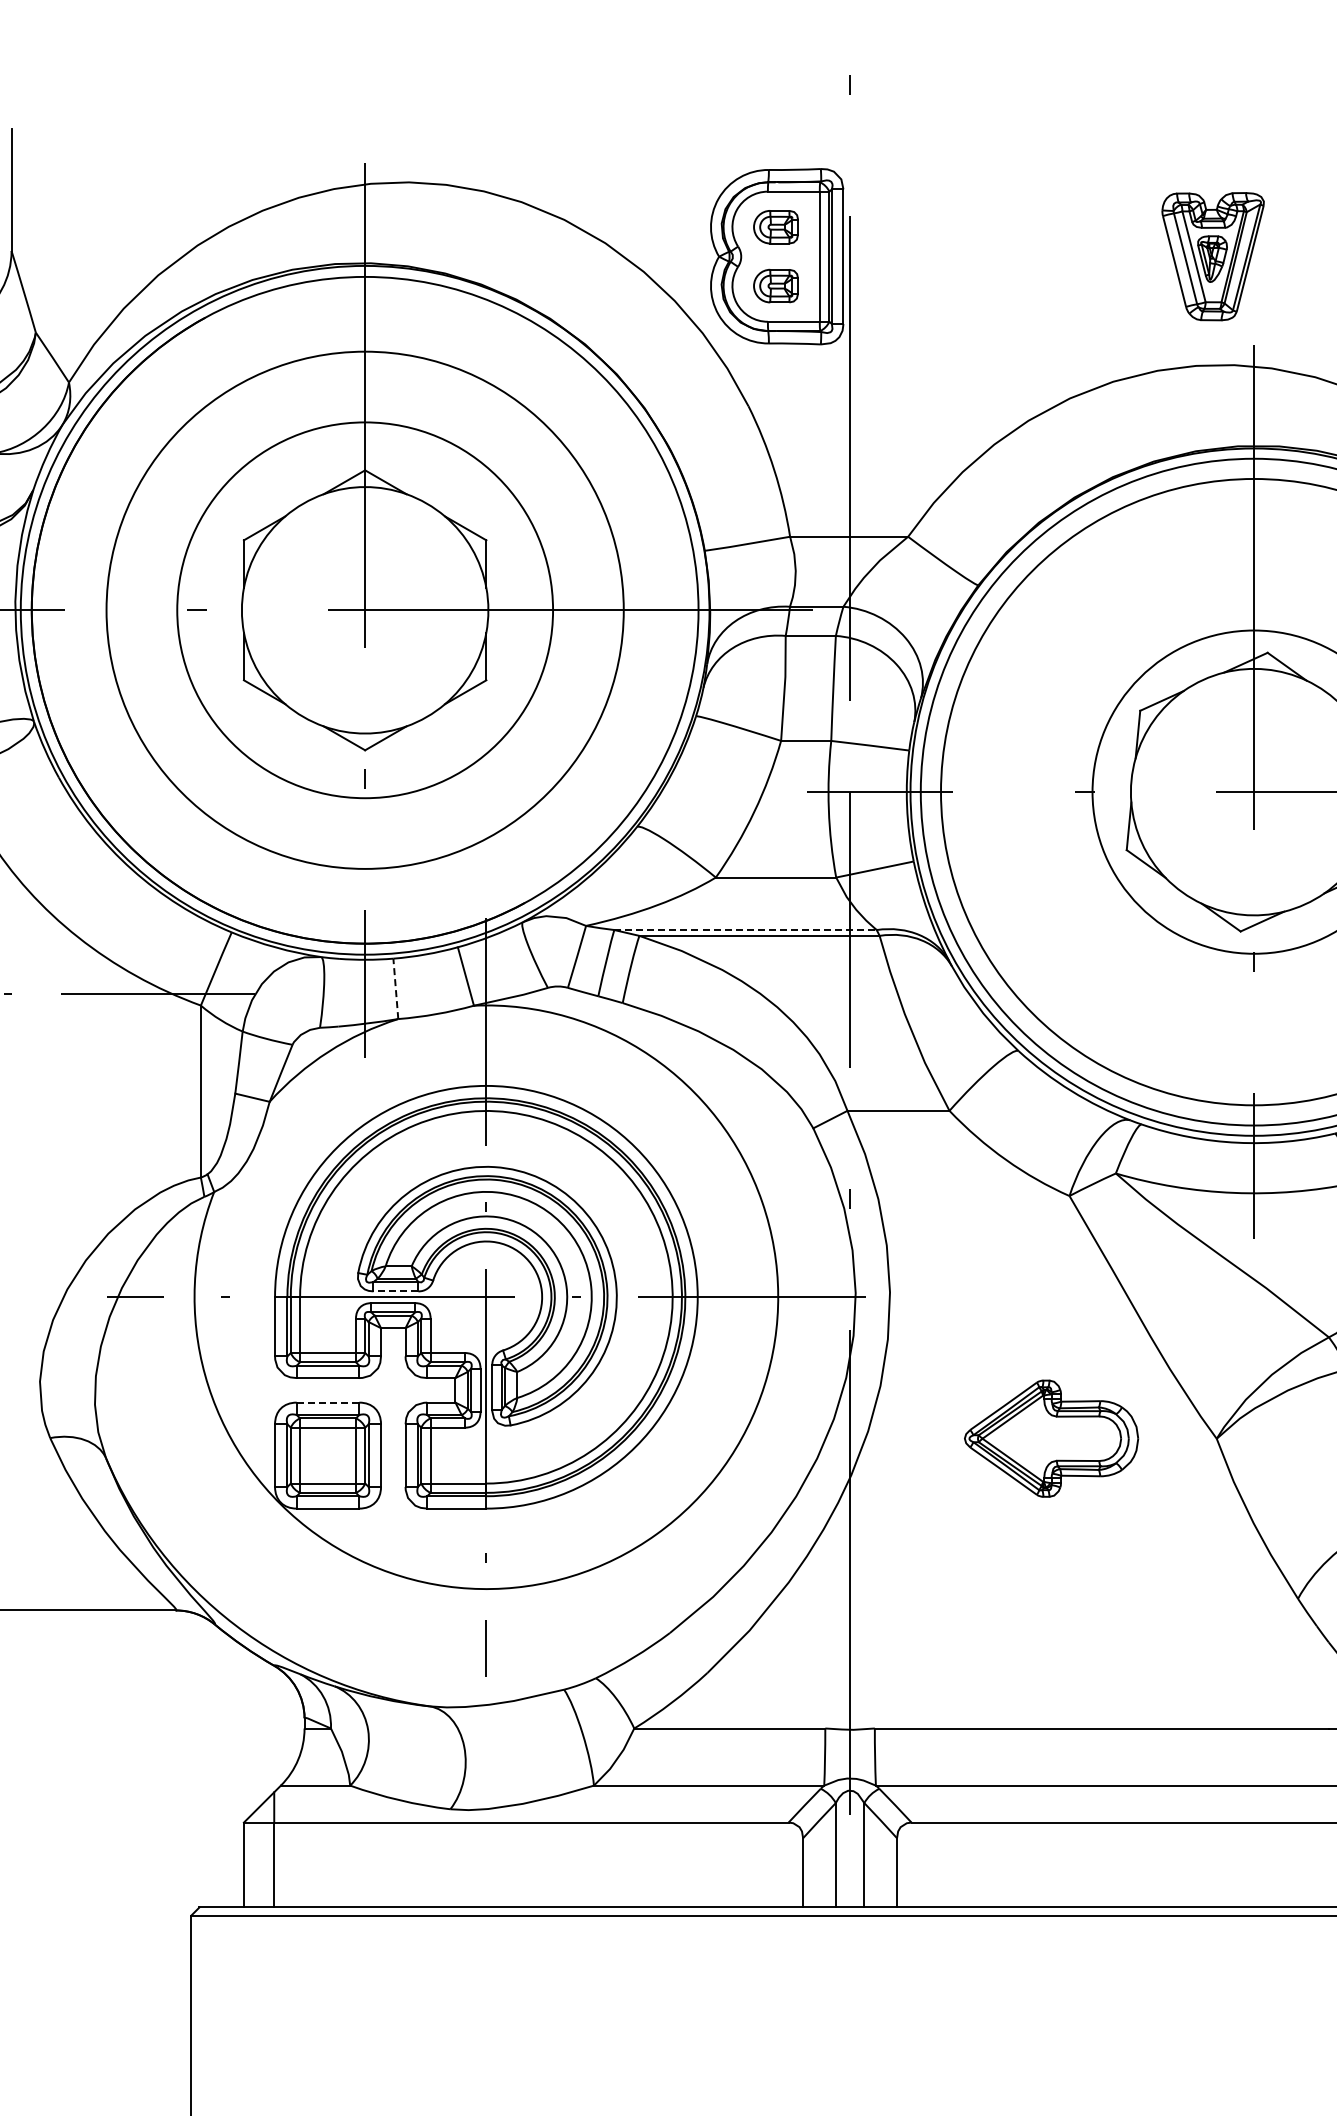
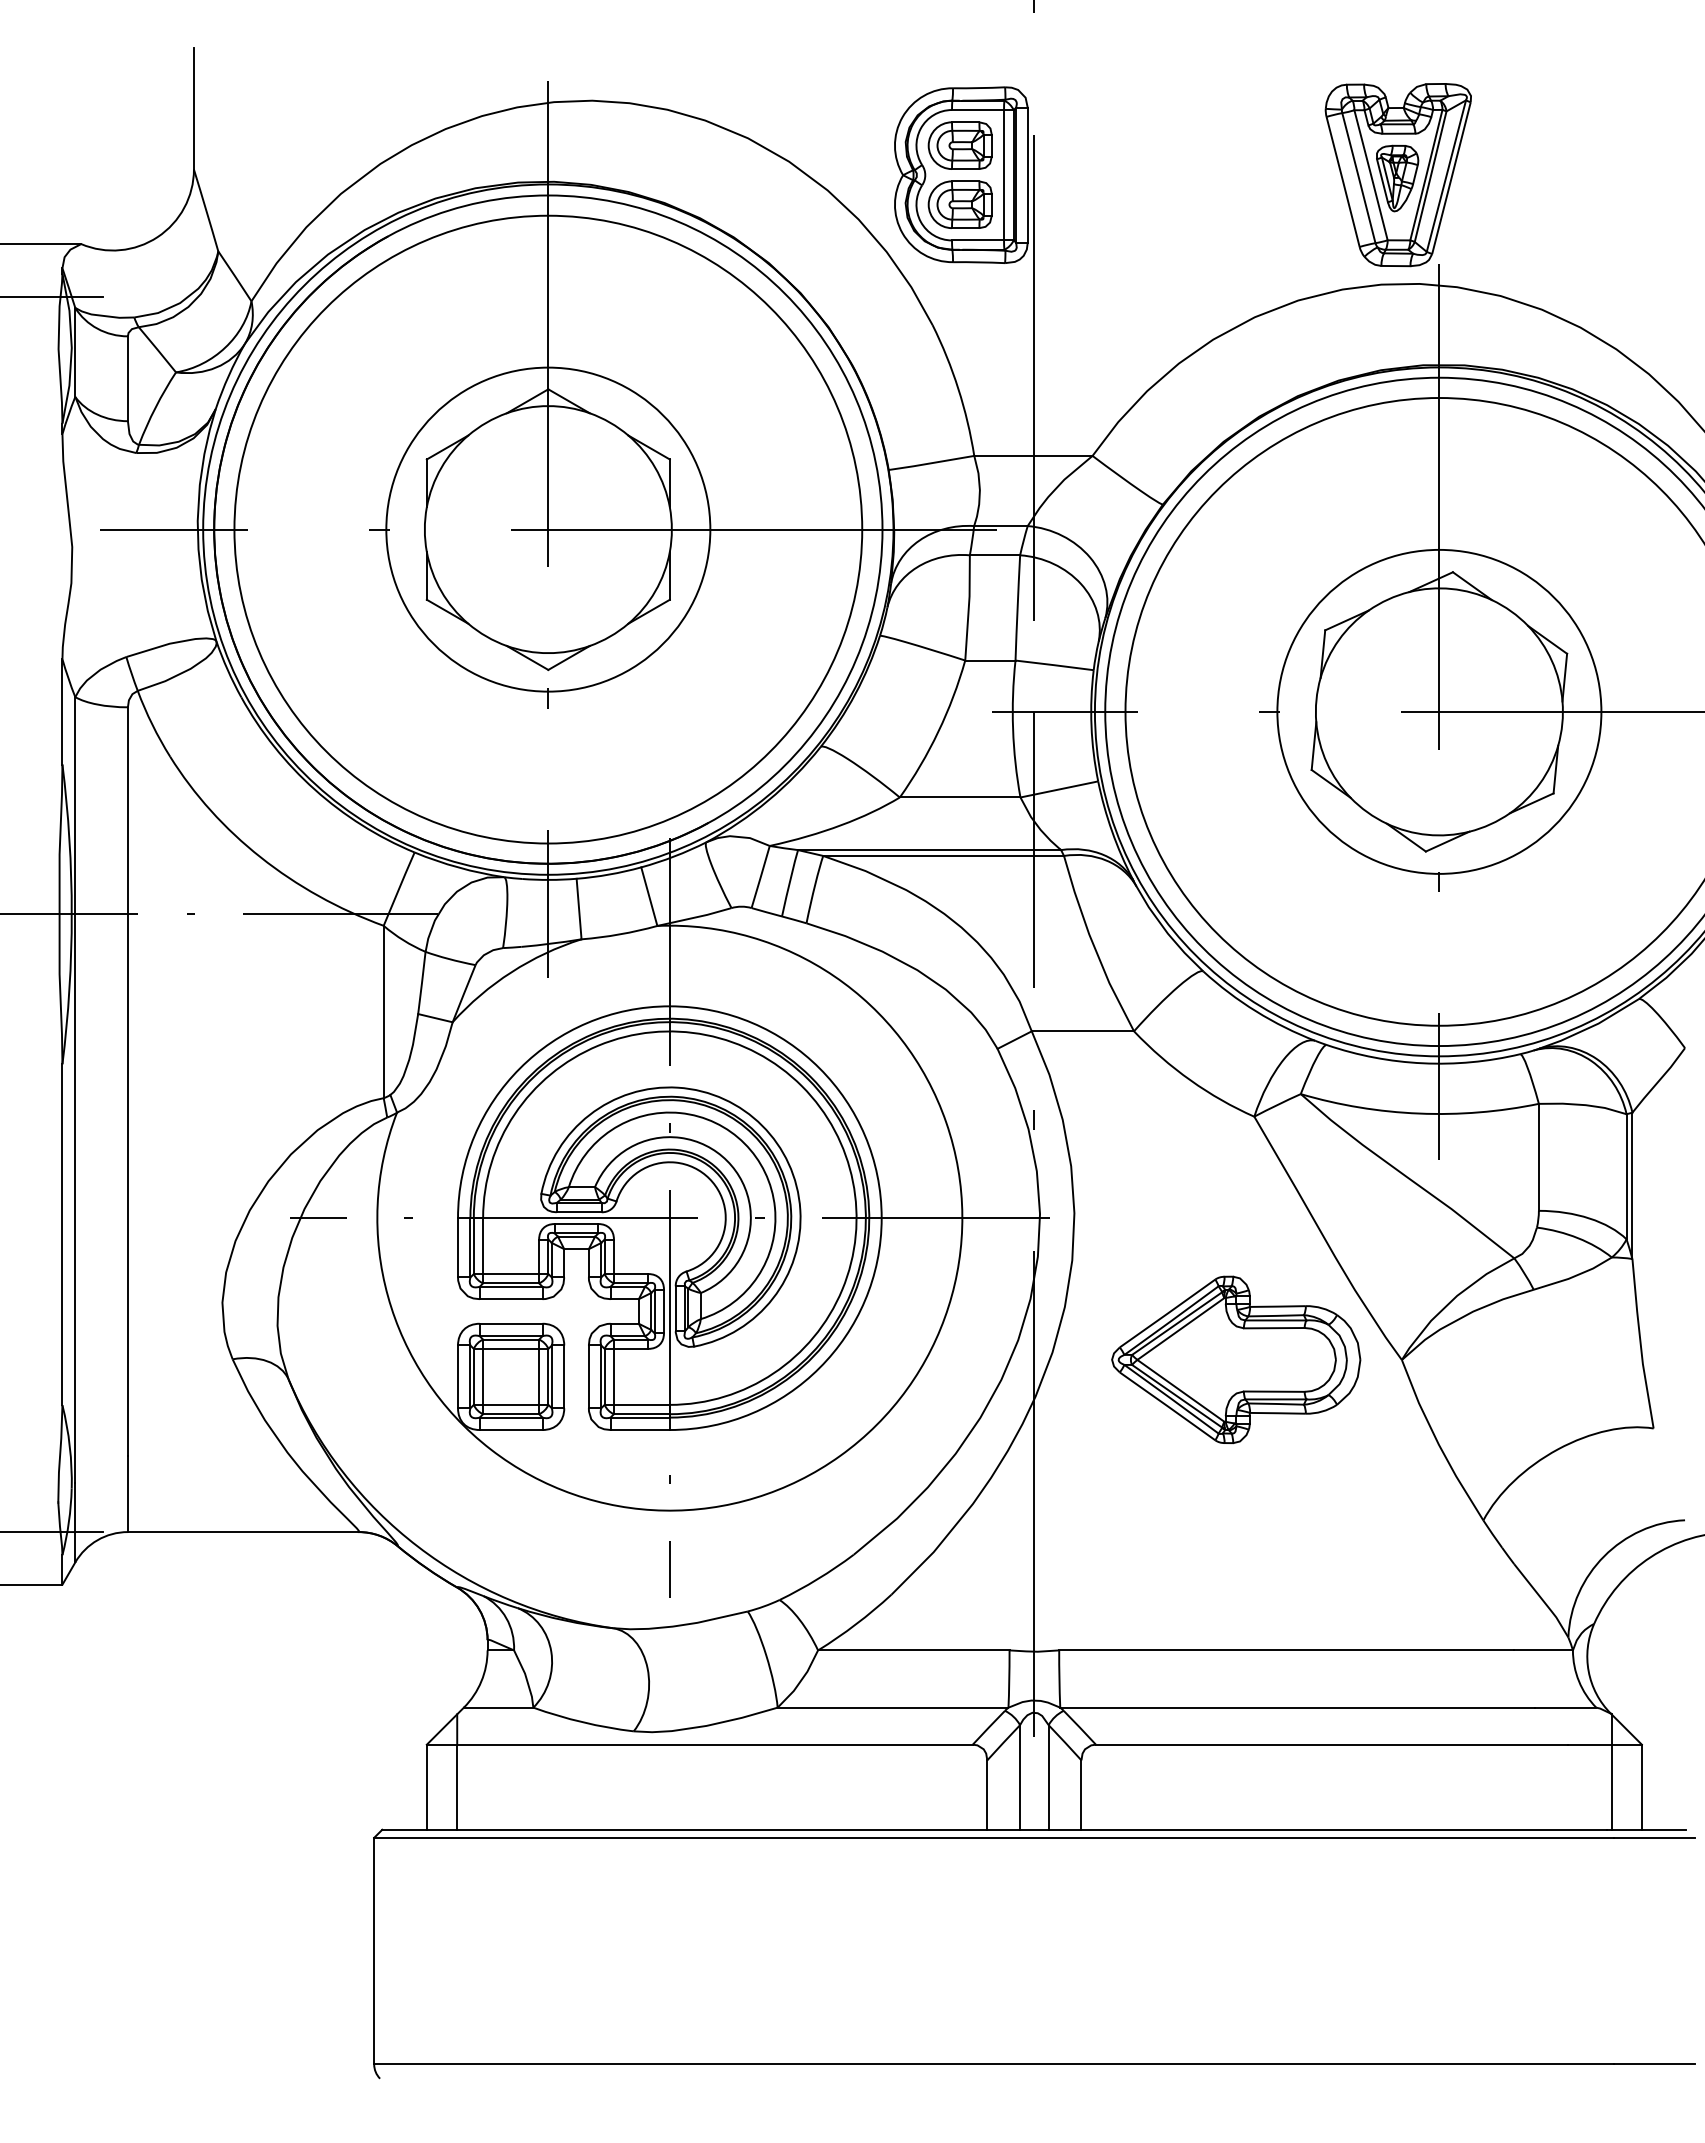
part: (775, 227) -> (959, 145), size x1.43
part: (1212, 256) -> (1397, 175), size x1.43
part: (775, 285) -> (959, 204), size x1.43
circle: (365, 610) -> (548, 529), size x0.62
circle: (365, 610) -> (548, 529), size x1.67
line: (745, 930) -> (929, 850), dashed -> solid
line: (396, 988) -> (579, 908), dashed -> solid
line: (396, 1291) -> (579, 1212), dashed -> solid
line: (327, 1402) -> (510, 1323), dashed -> solid
part: (1051, 1438) -> (1236, 1359), size x1.43

